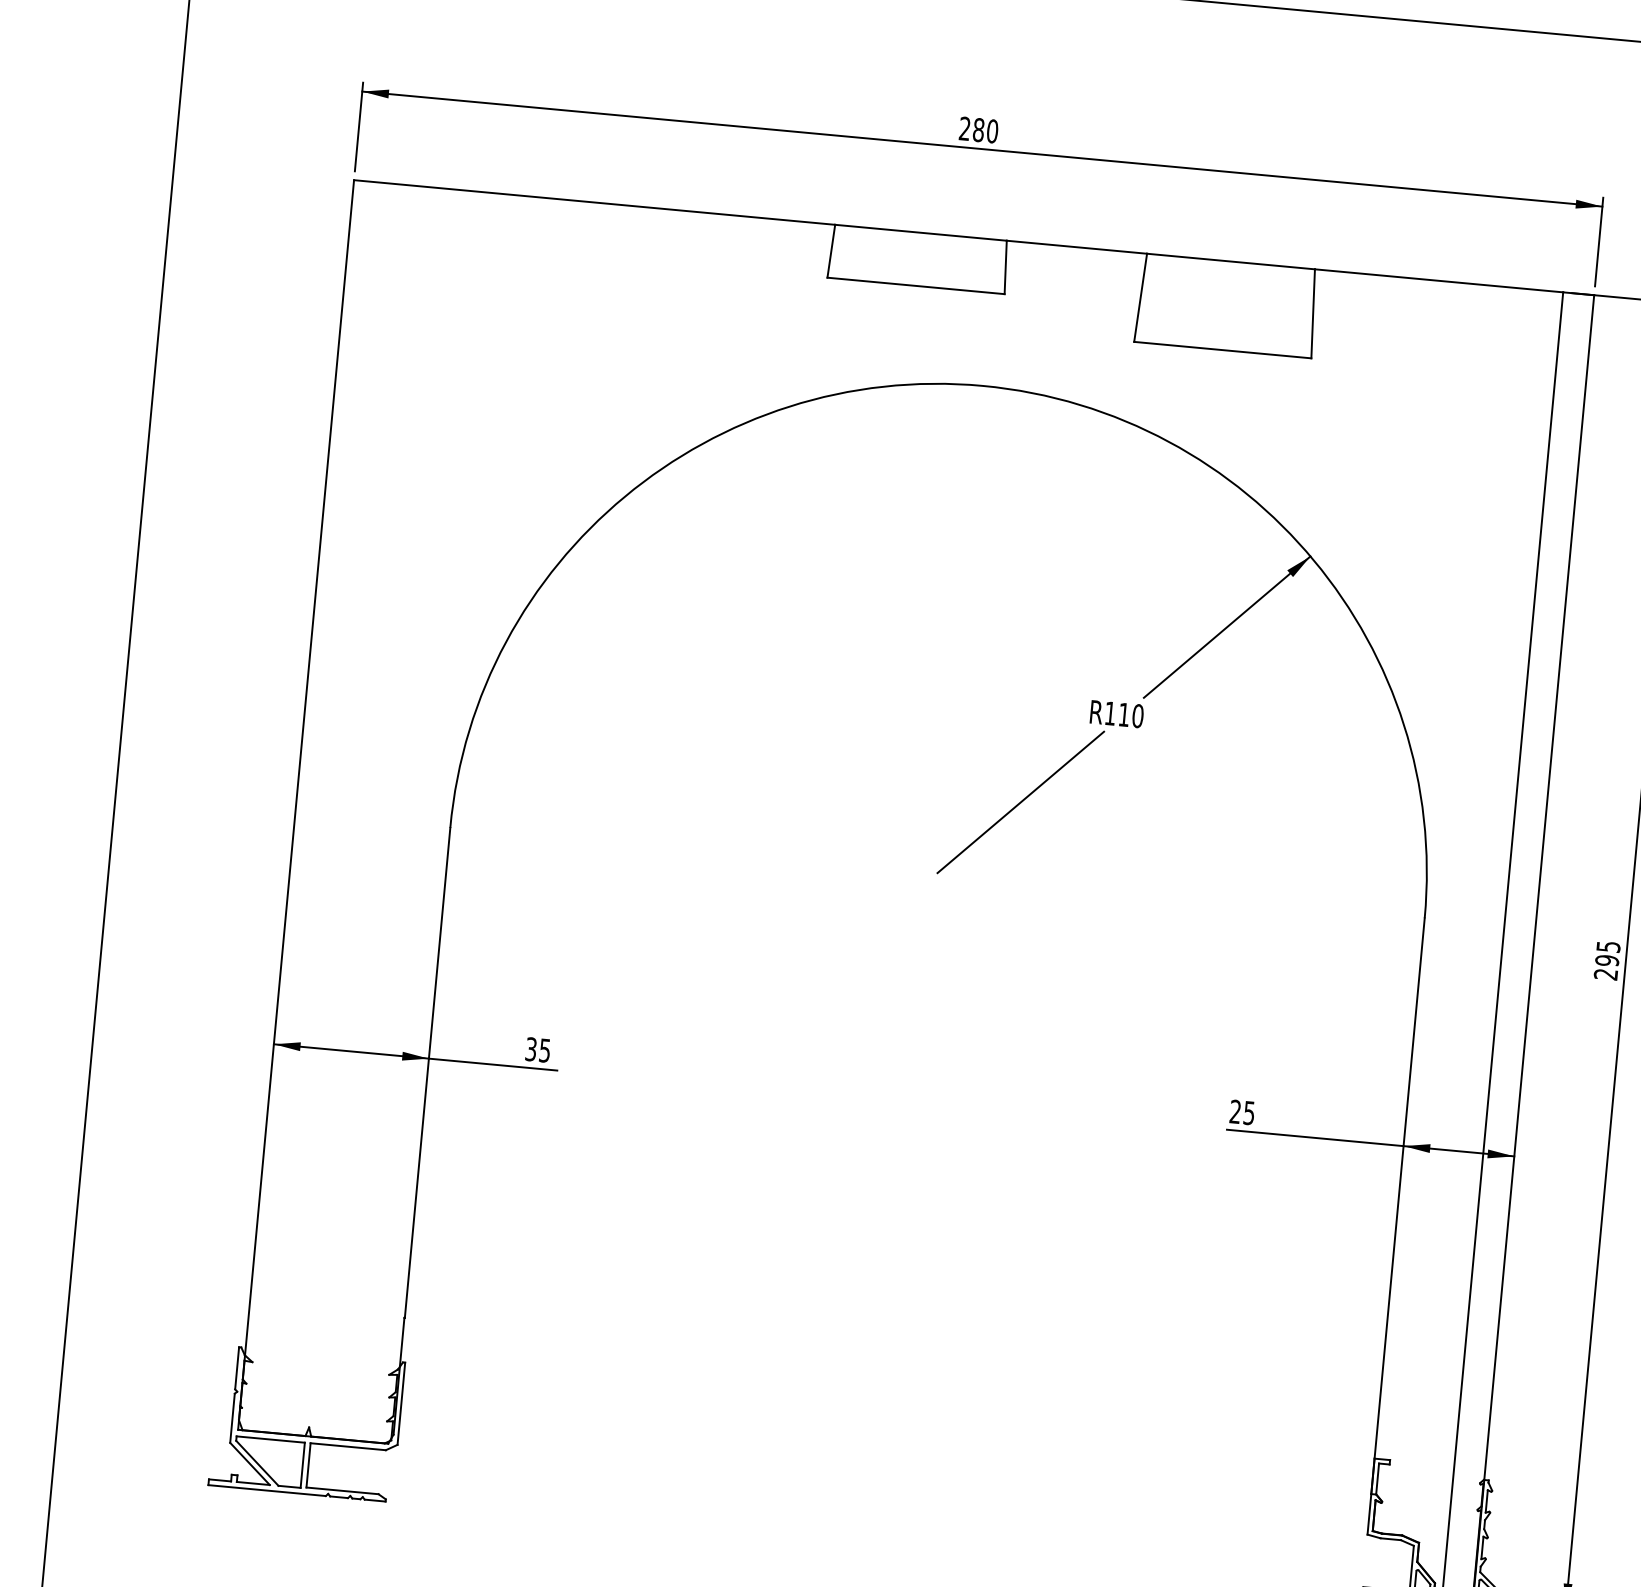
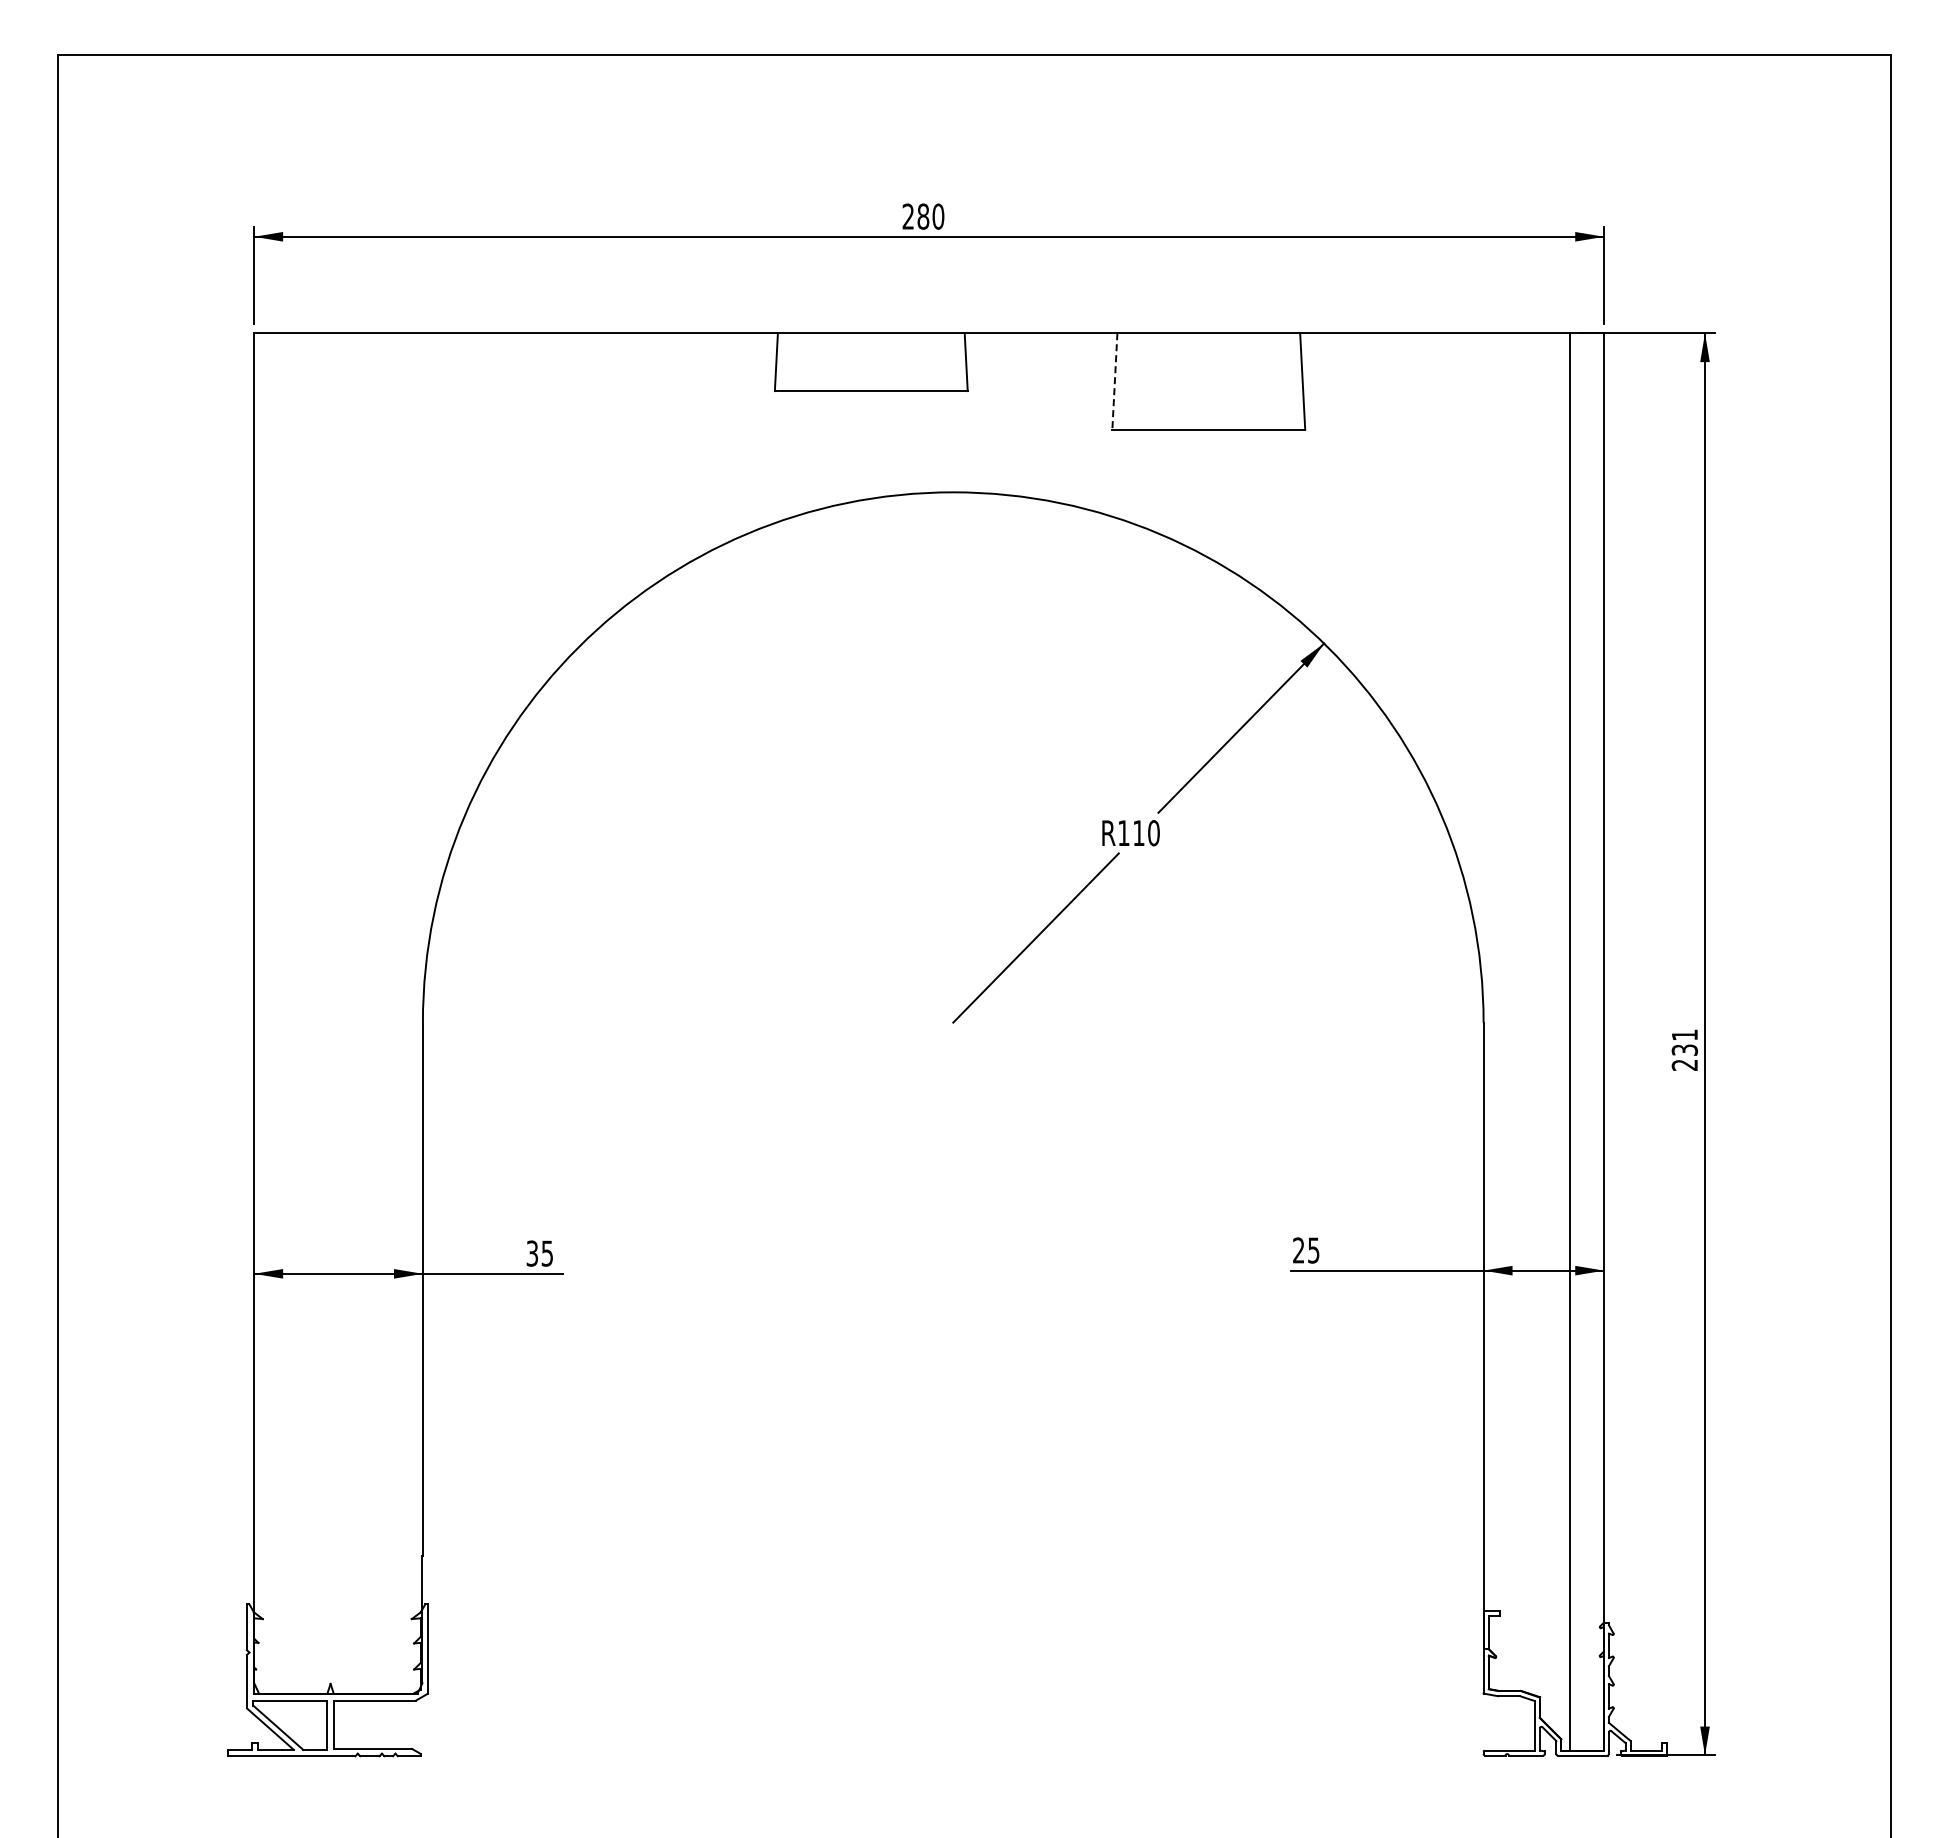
line: (1140, 297) -> (1114, 381), solid -> dashed
text: (1607, 953) -> (1684, 1042), 295 -> 231

